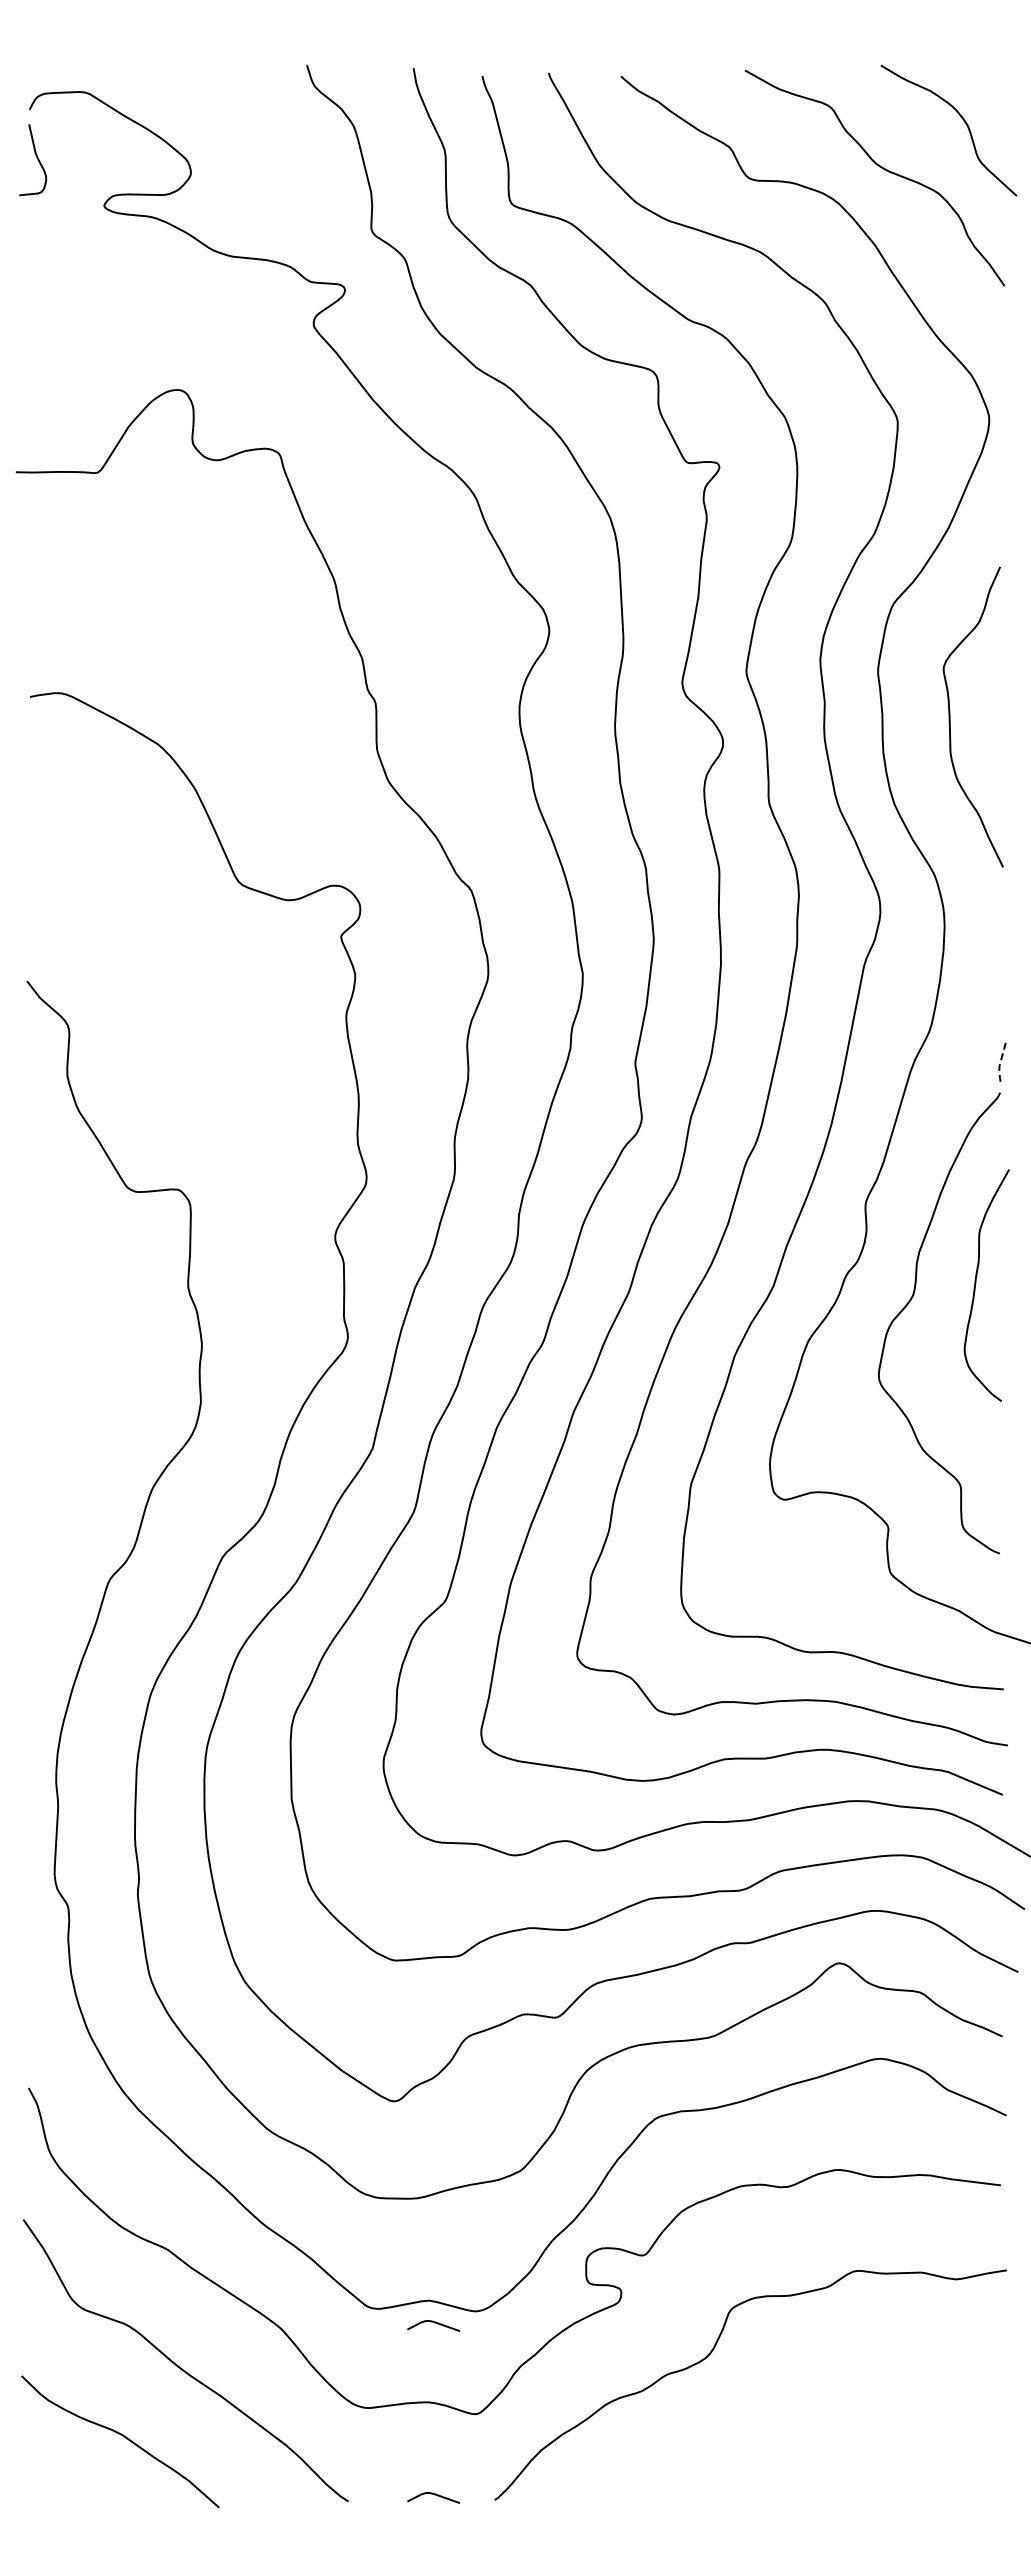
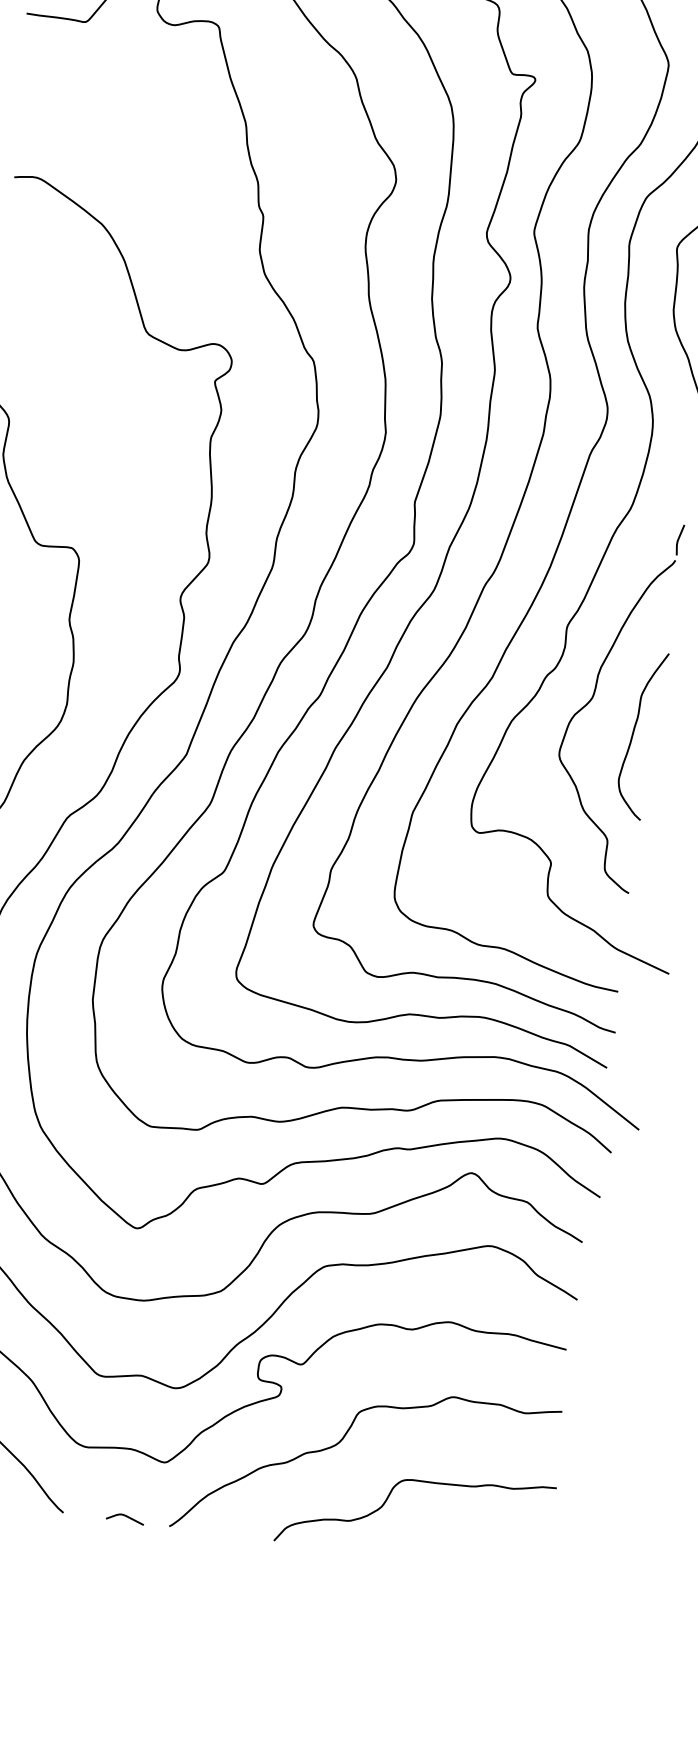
line: (999, 1065) -> (677, 540), dashed -> solid
curve: (976, 1284) -> (634, 733), moved
curve: (434, 2323) -> (143, 1392), removed
curve: (787, 2419) -> (388, 1497), added

